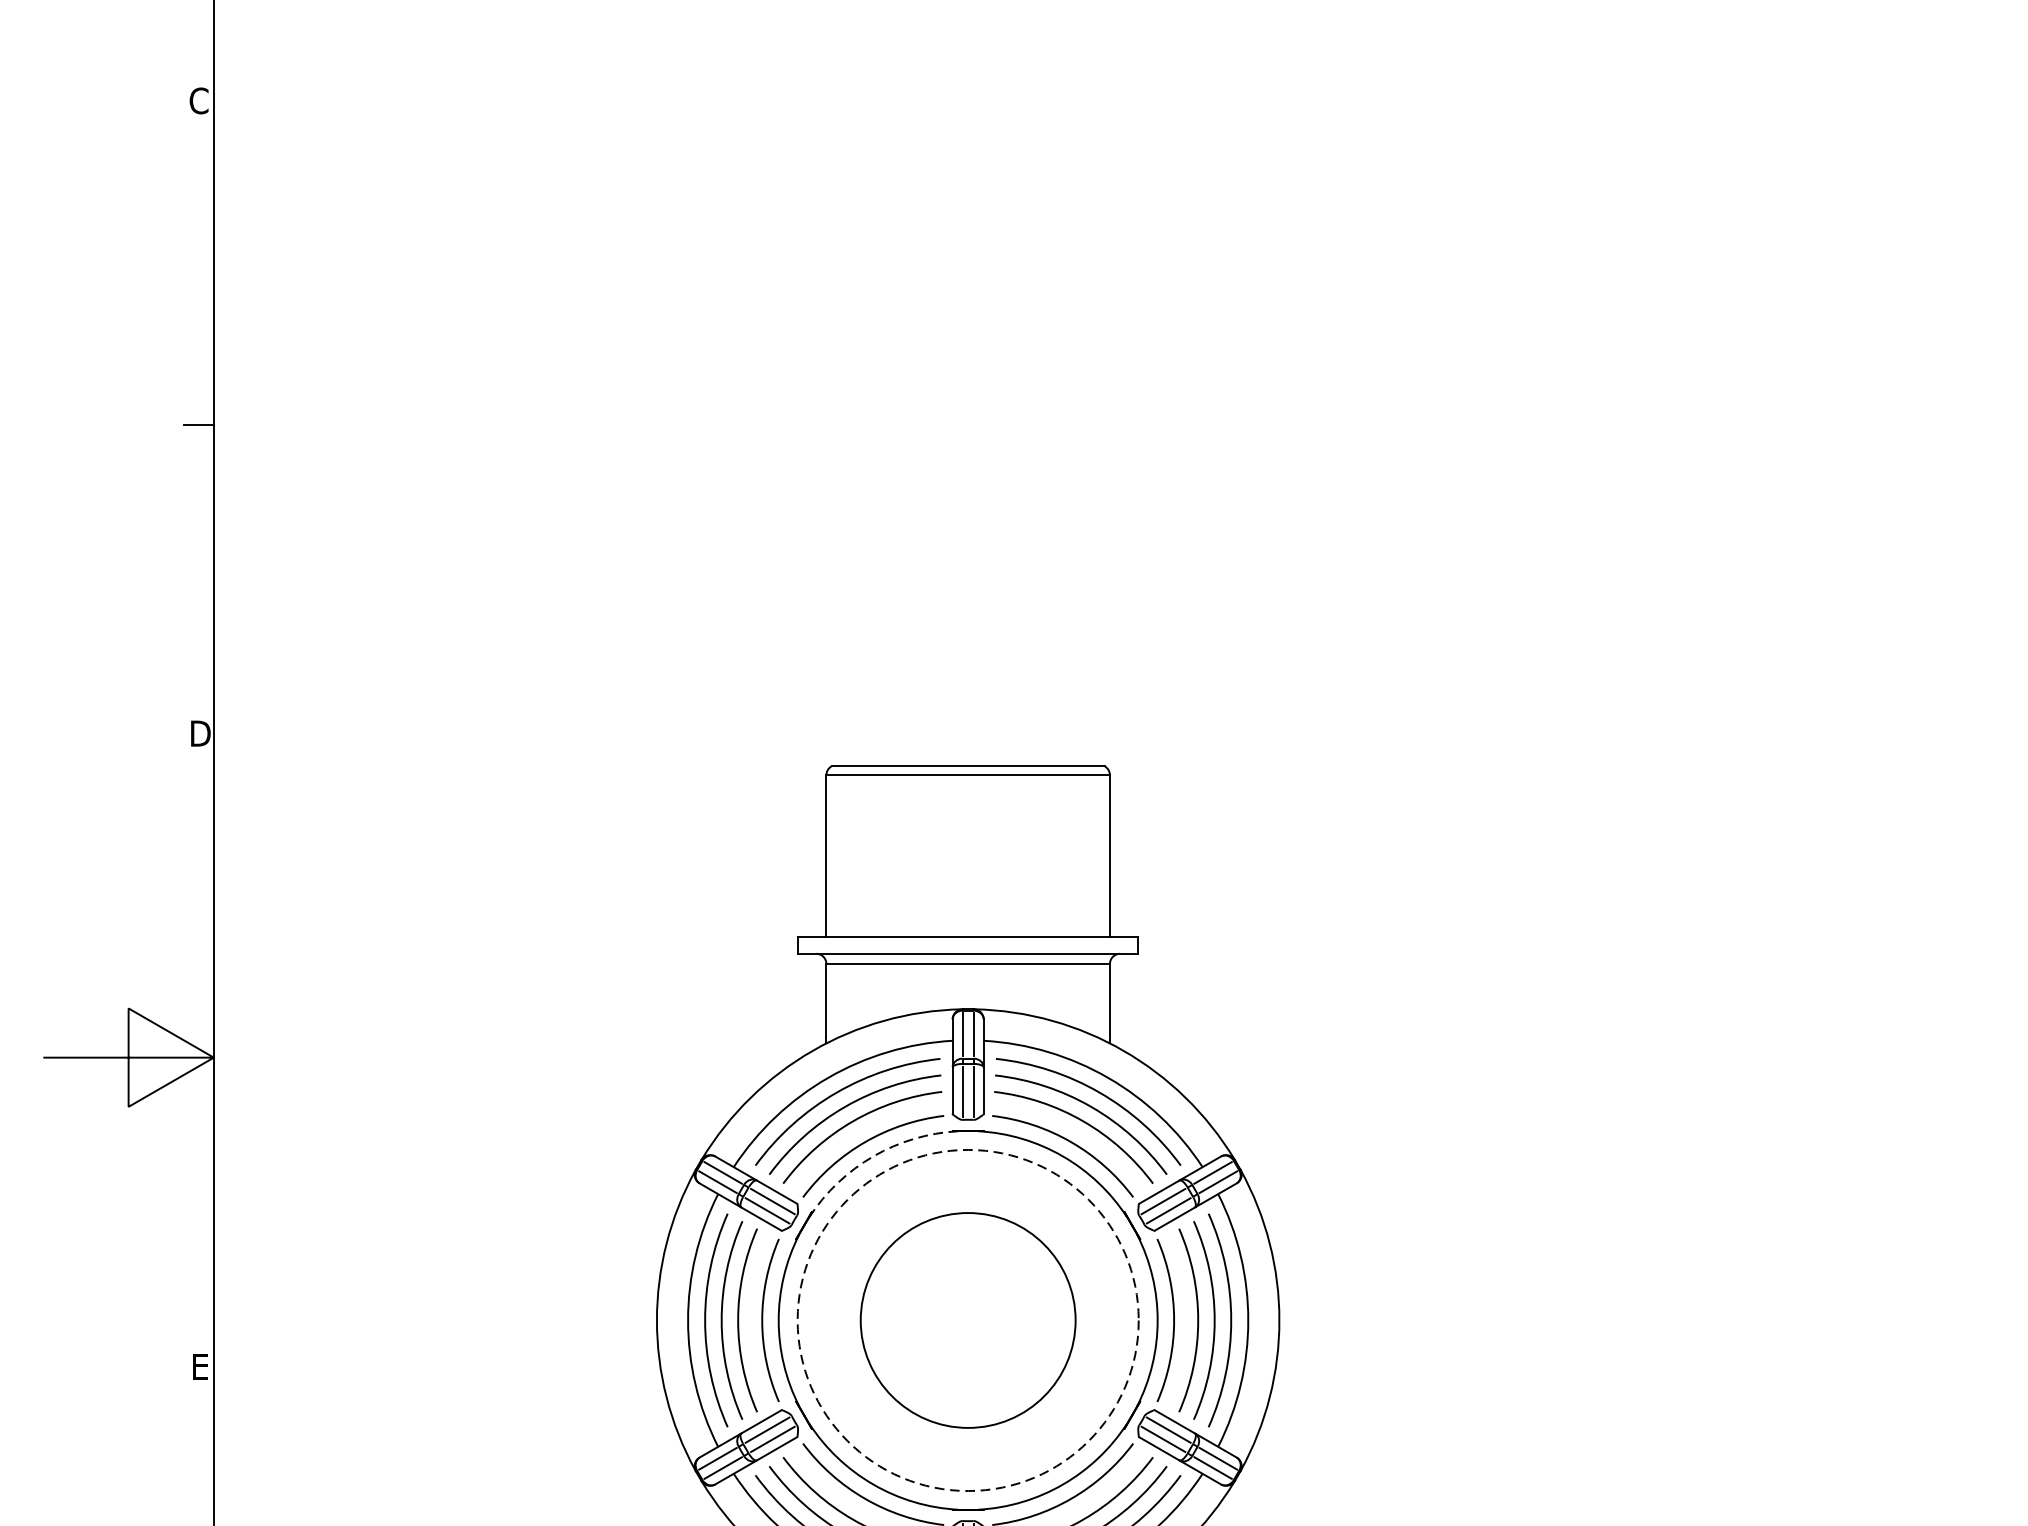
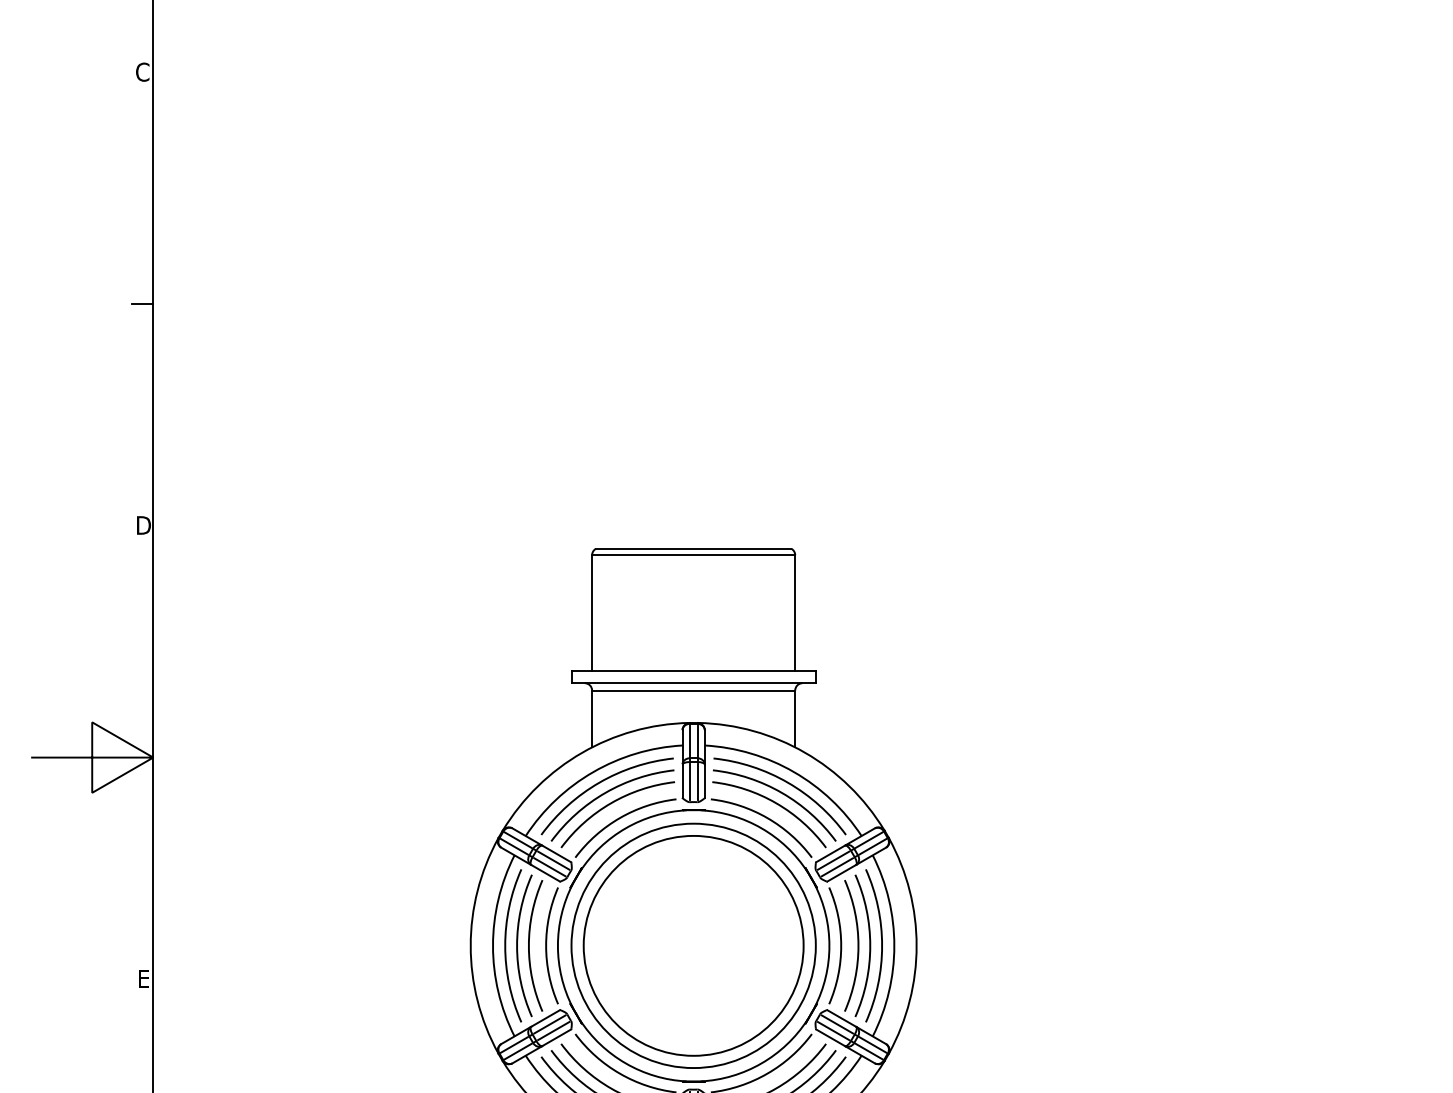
arc: (873, 1156) -> (625, 828), dashed -> solid
circle: (967, 1319) -> (693, 945), dashed -> solid
circle: (967, 1319) -> (693, 945), size x1.43

